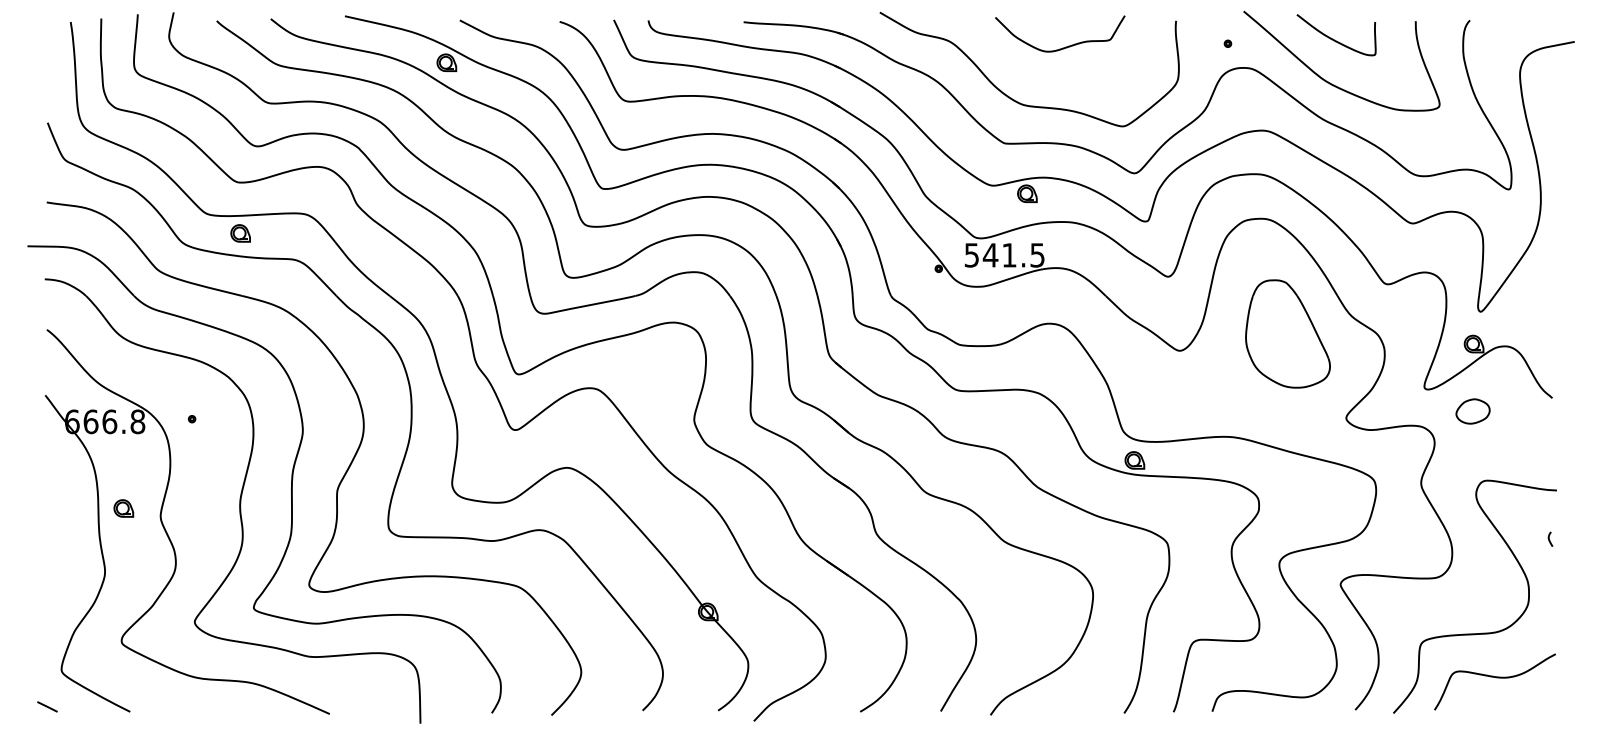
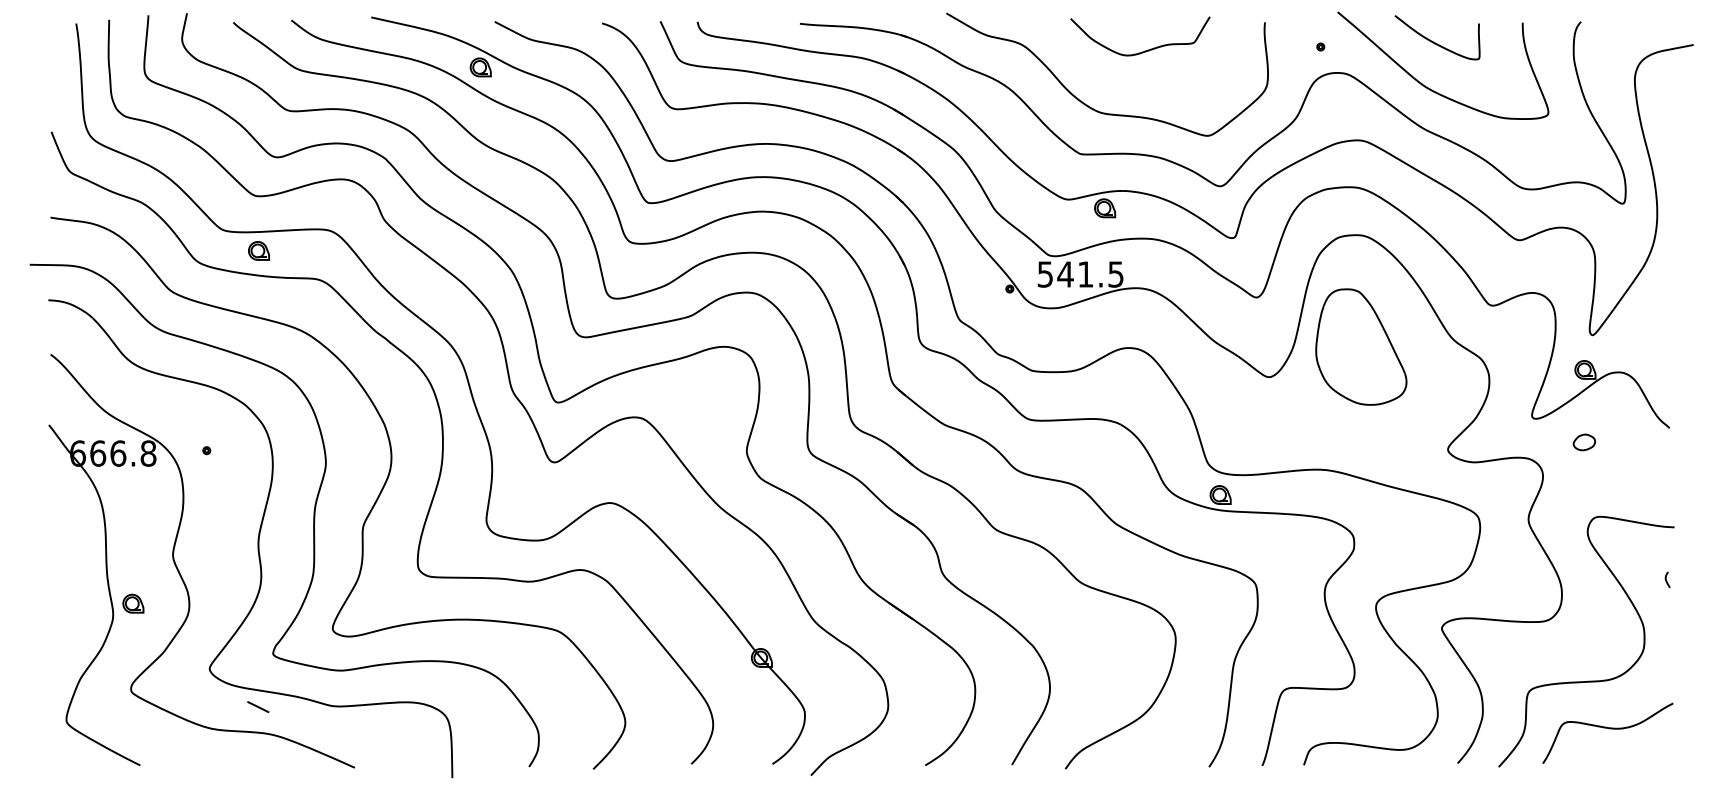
part: (1288, 333) -> (1361, 346), moved
part: (1473, 411) -> (1584, 442), size x0.6
part: (123, 508) -> (133, 603), moved
line: (47, 707) -> (258, 707), moved

